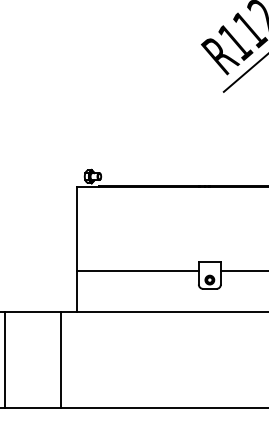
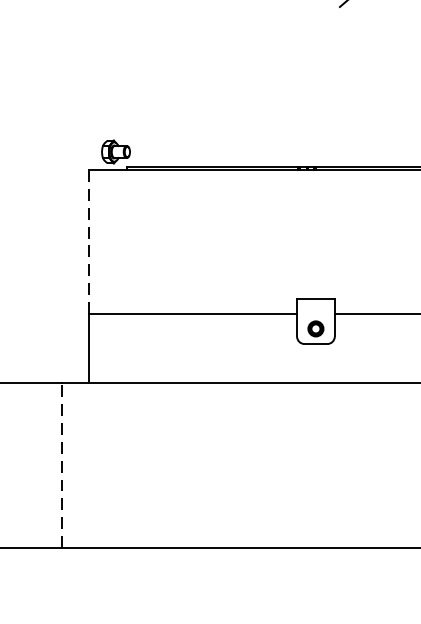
line: (77, 229) -> (89, 242), solid -> dashed
line: (61, 359) -> (62, 464), solid -> dashed

